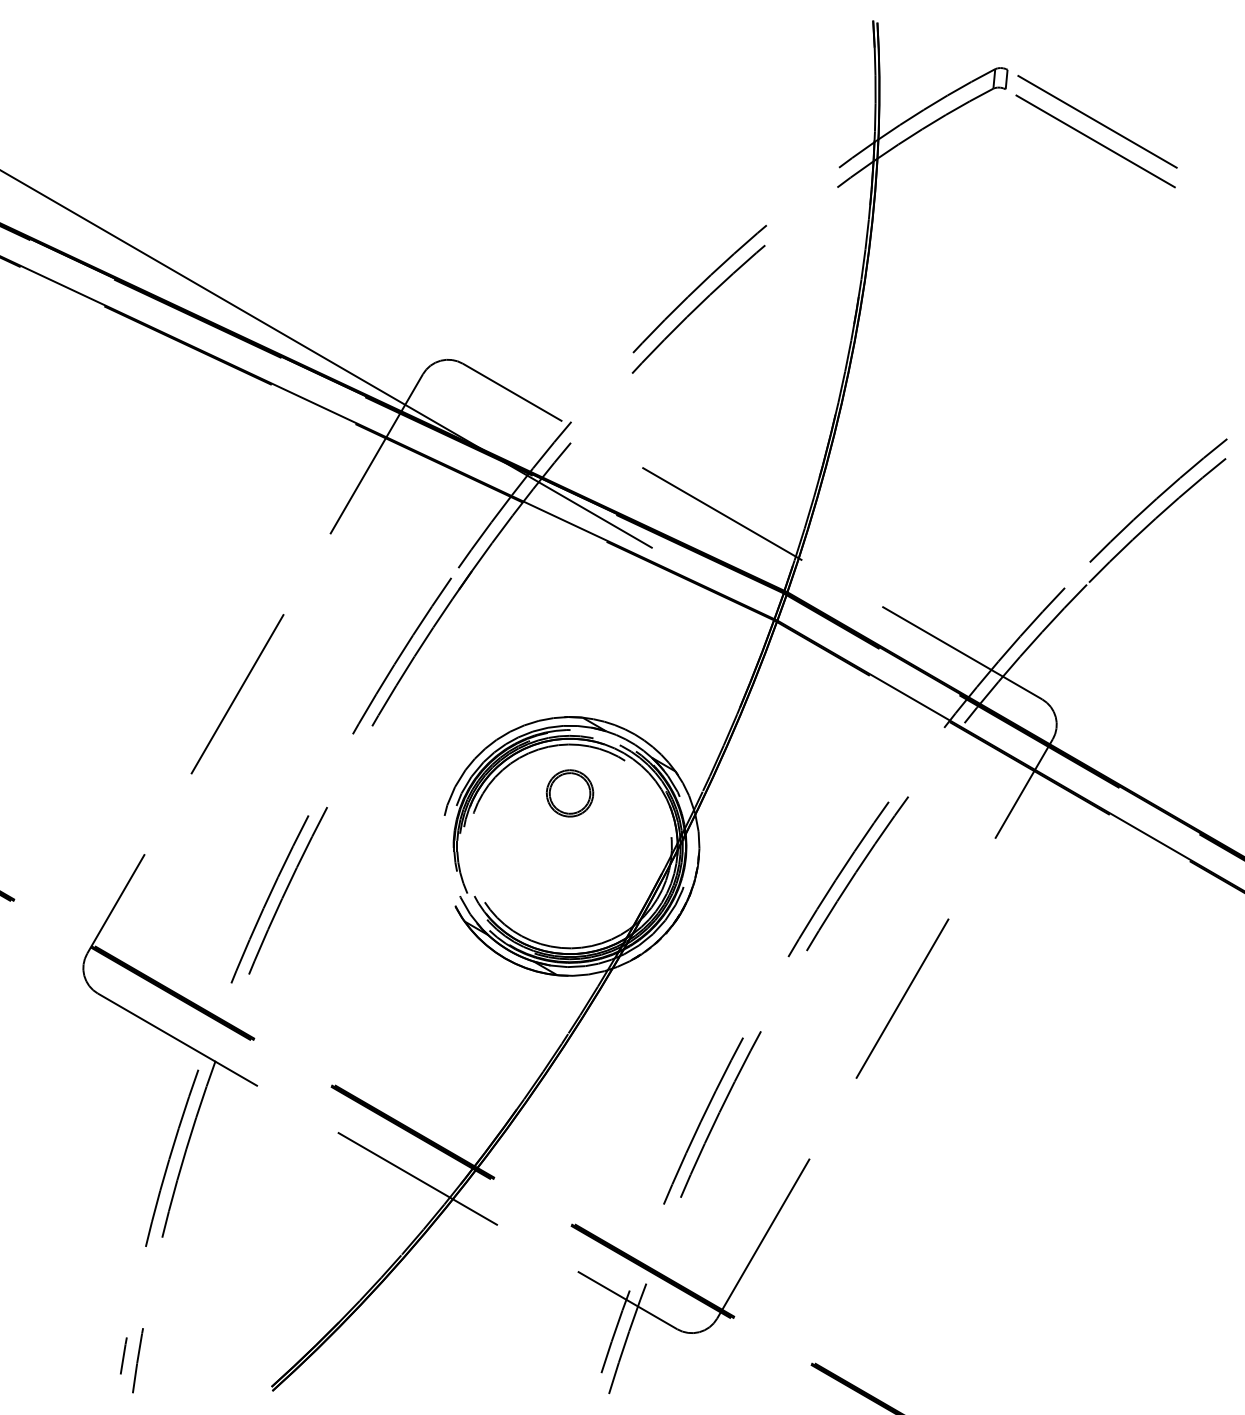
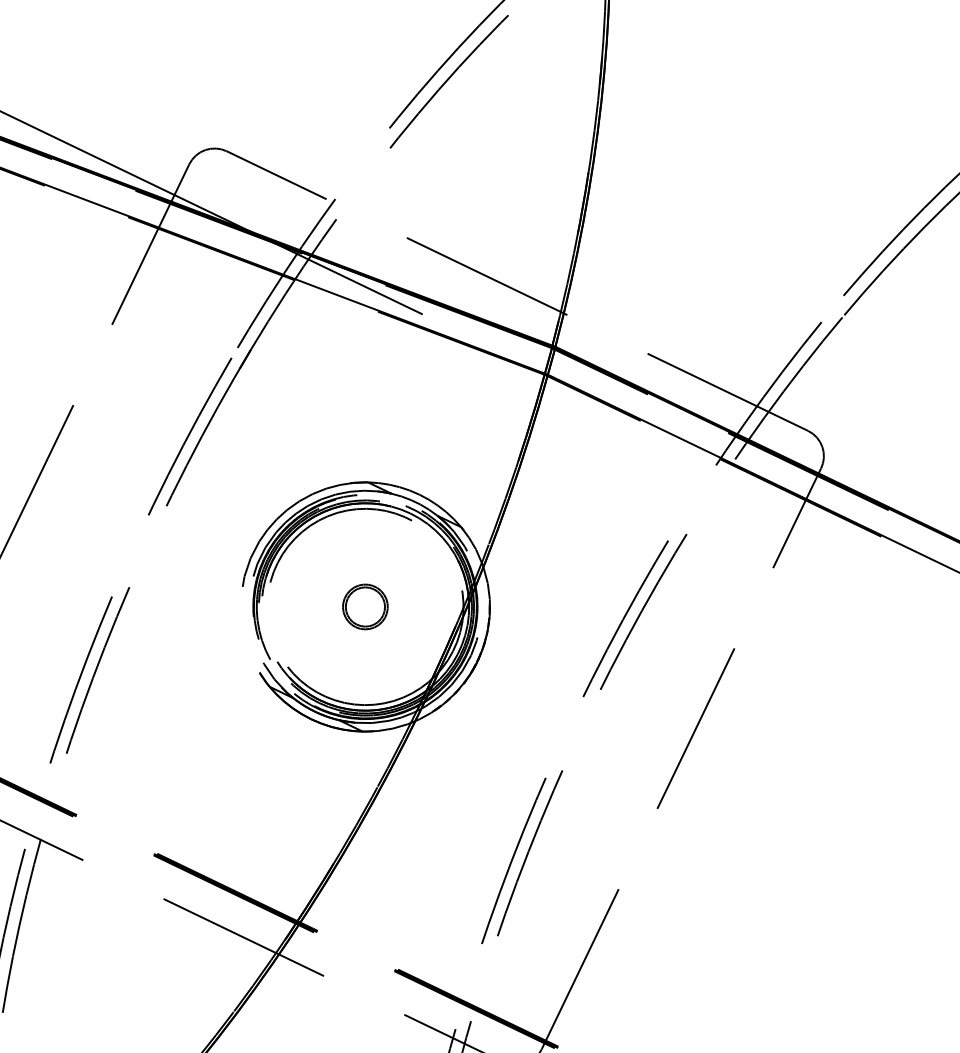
part: (569, 793) -> (364, 607), moved

